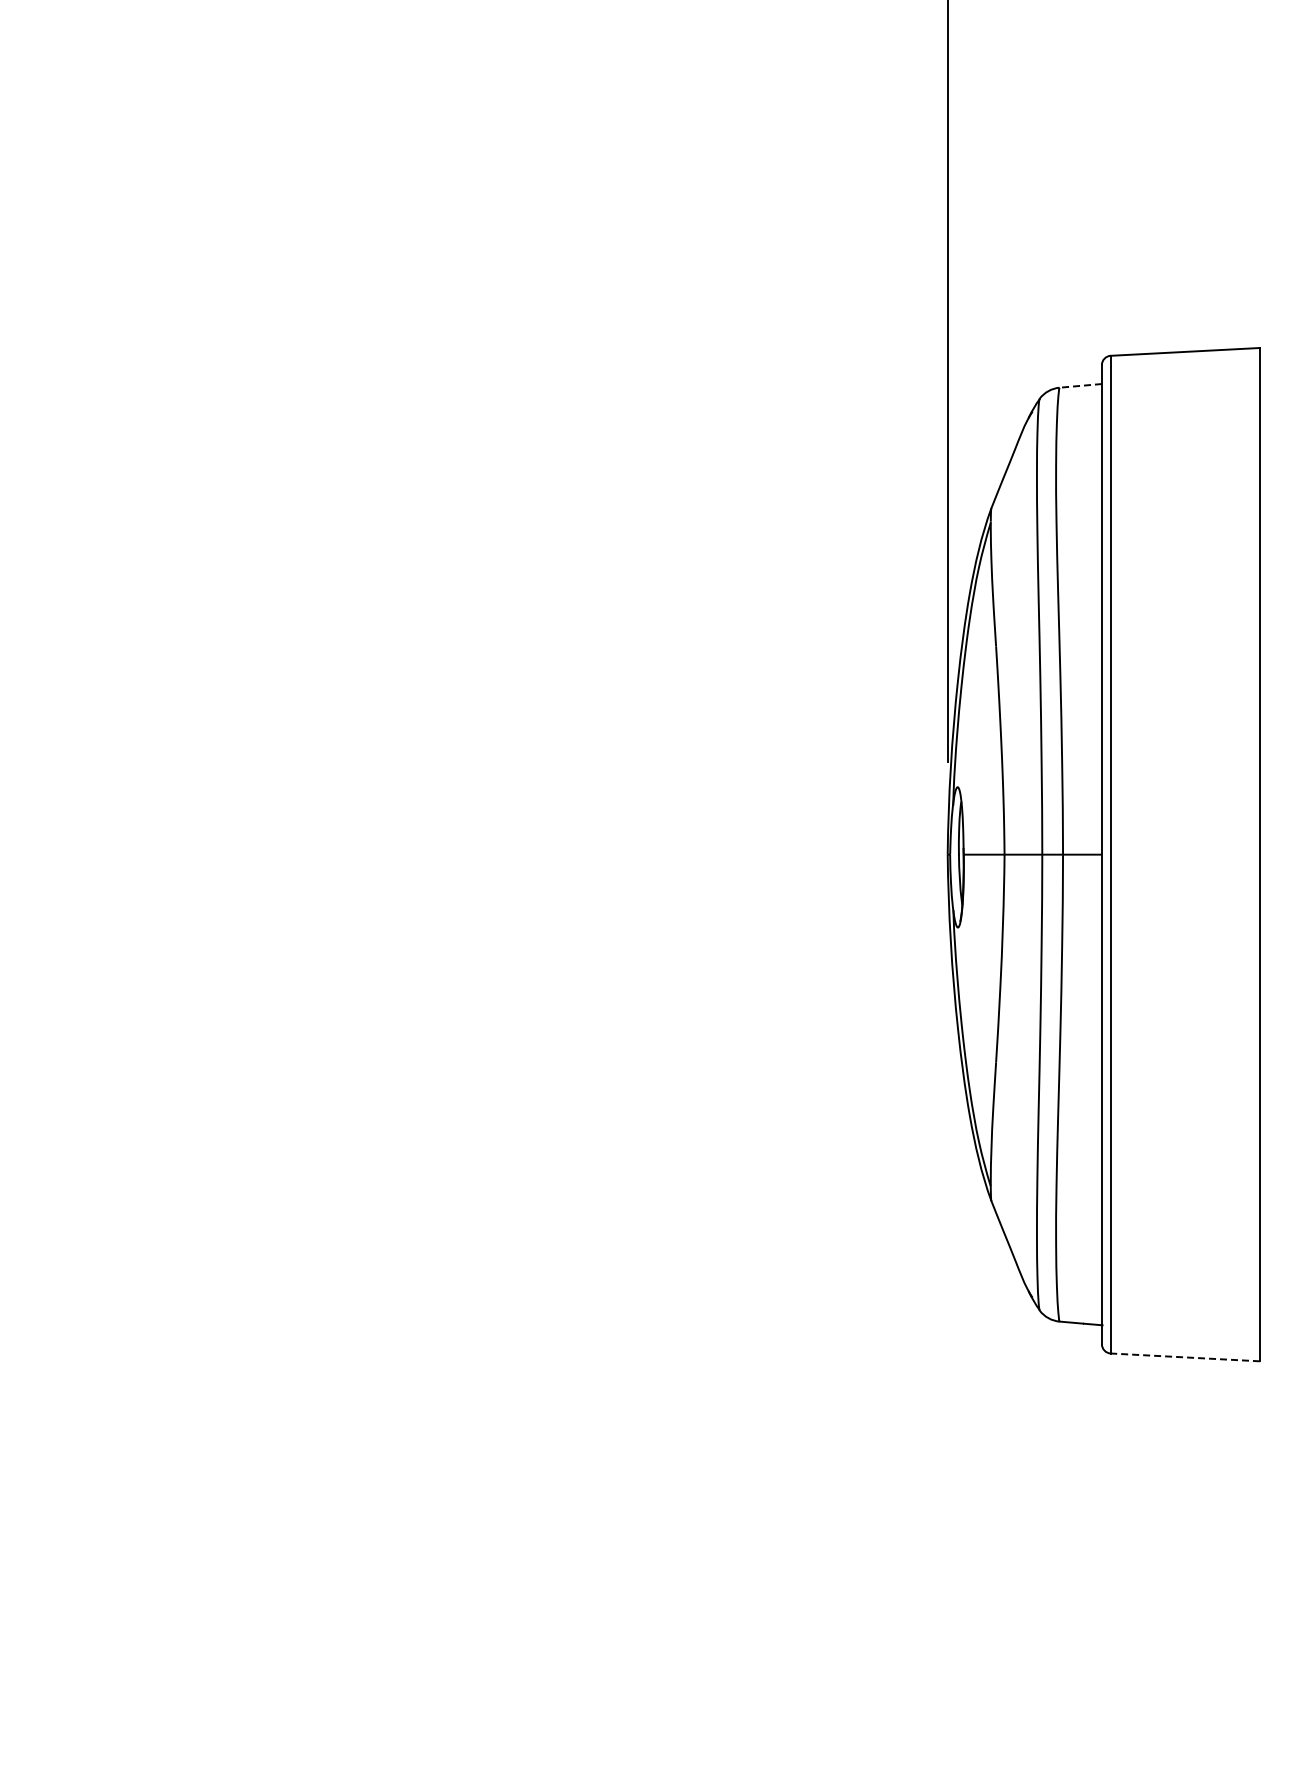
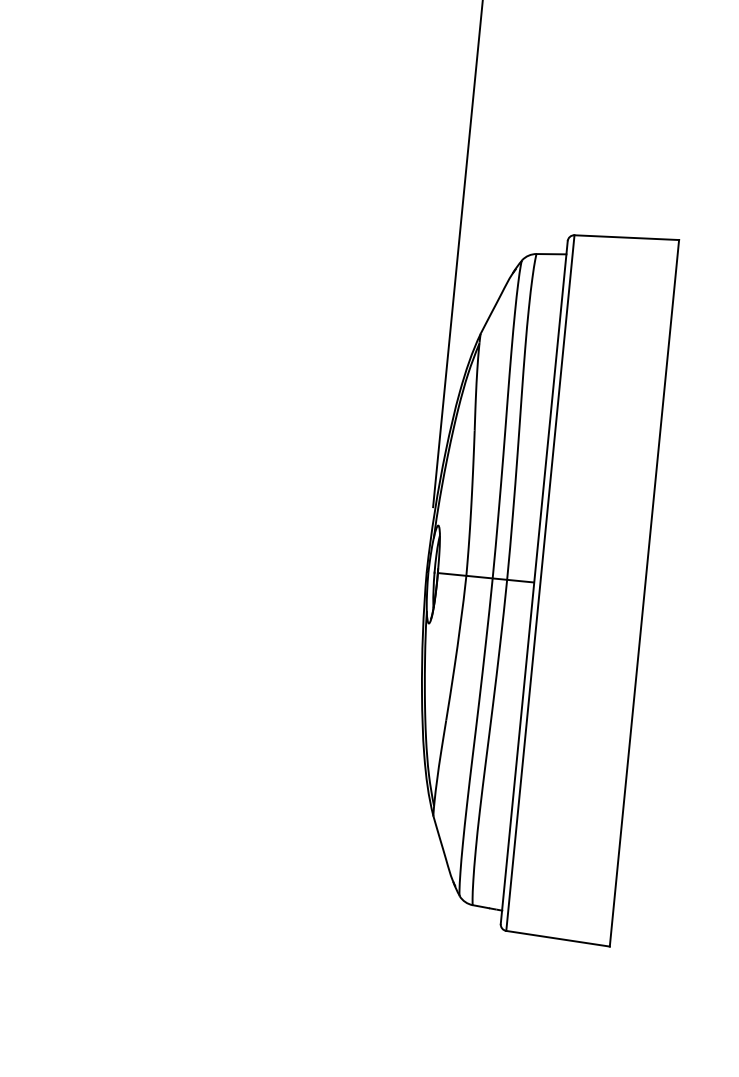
line: (1080, 385) -> (551, 253), dashed -> solid
line: (1185, 1357) -> (558, 938), dashed -> solid

